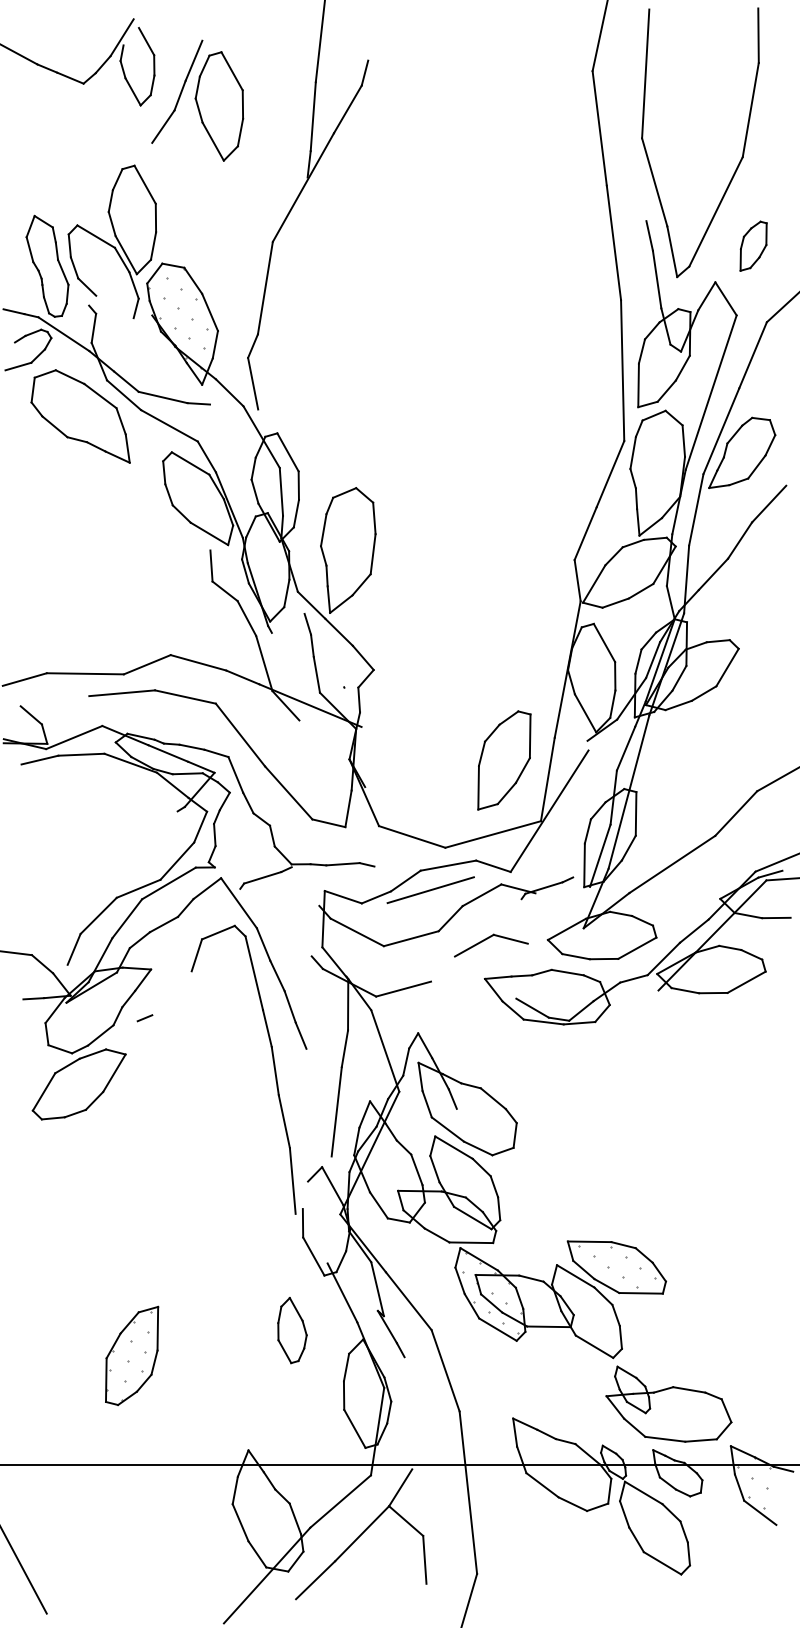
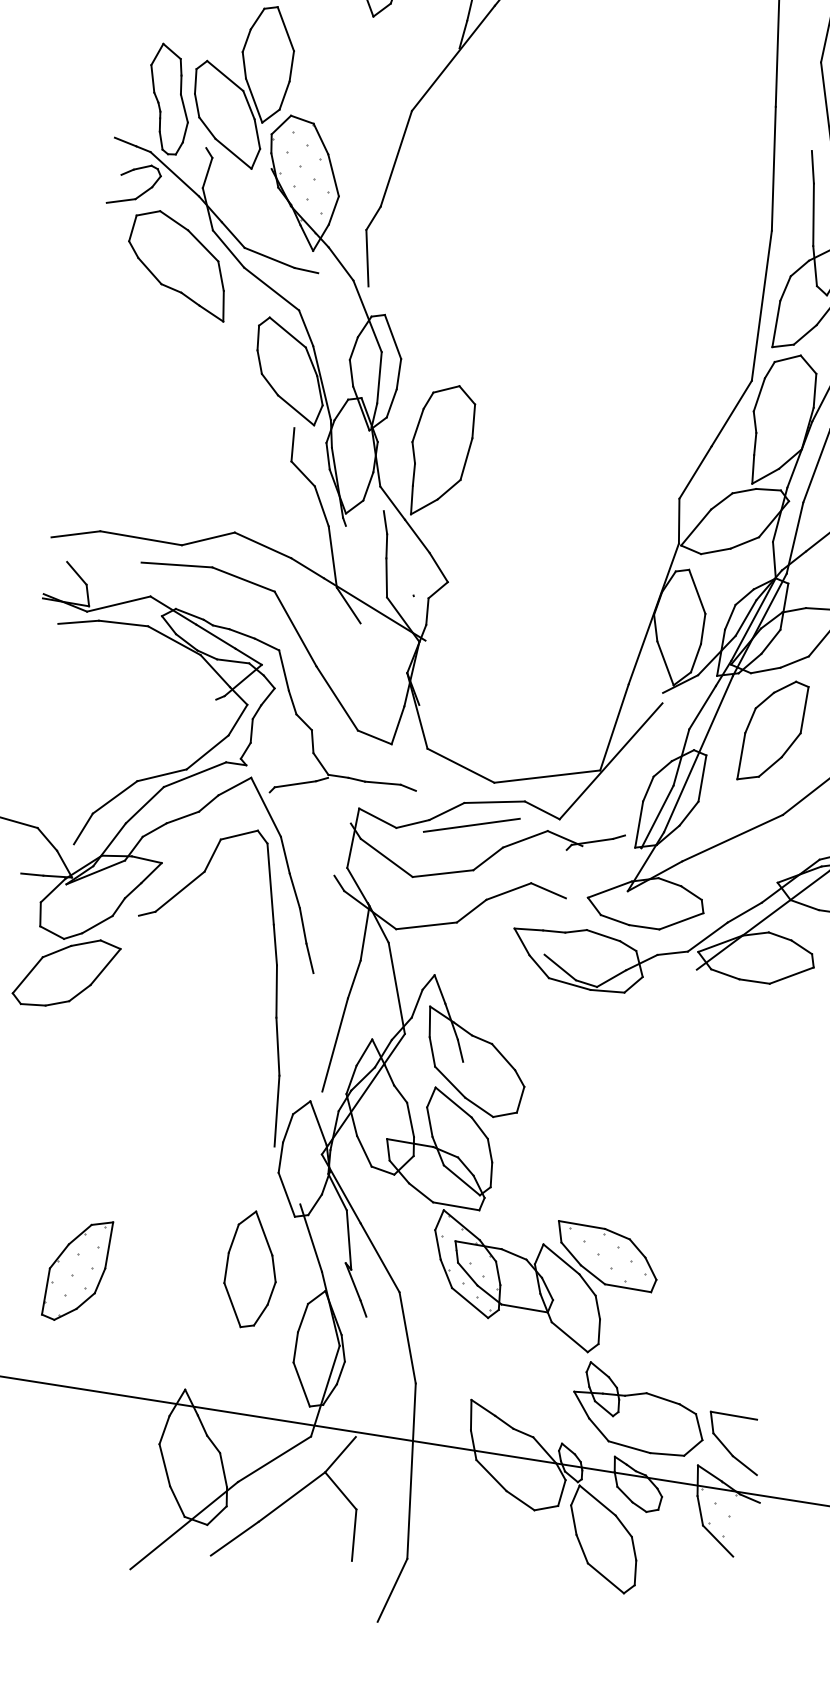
line: (114, 306) -> (233, 153), added
part: (504, 760) -> (773, 731), moved
line: (443, 968) -> (472, 910), added
line: (171, 993) -> (179, 891), added
line: (305, 1195) -> (288, 1128), added
part: (292, 1330) -> (251, 1269), size x1.67
part: (756, 1426) -> (728, 1448), added

